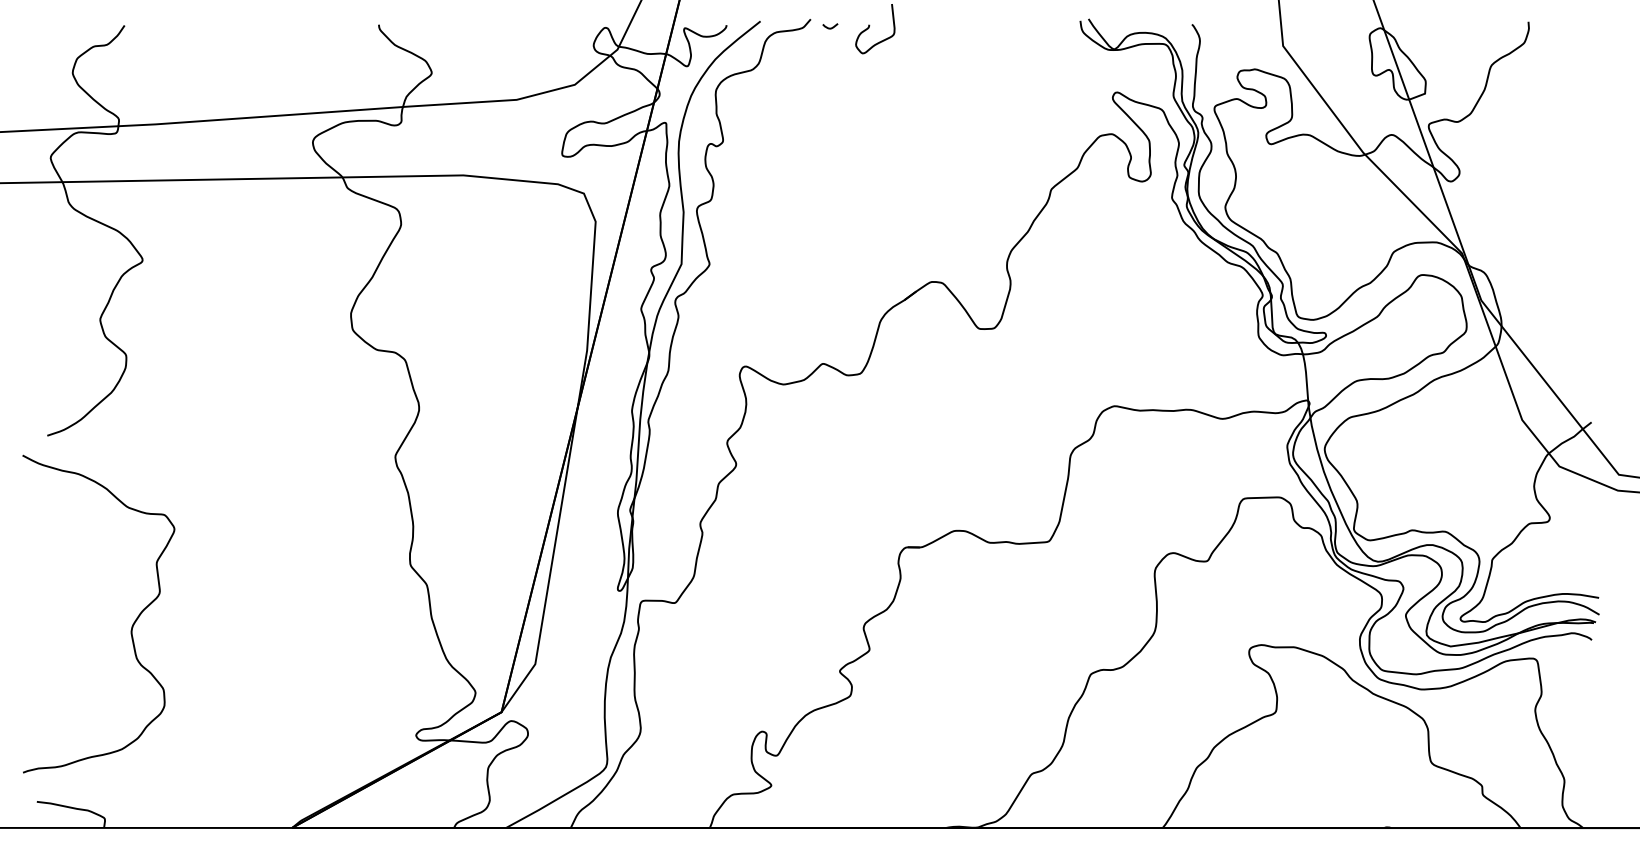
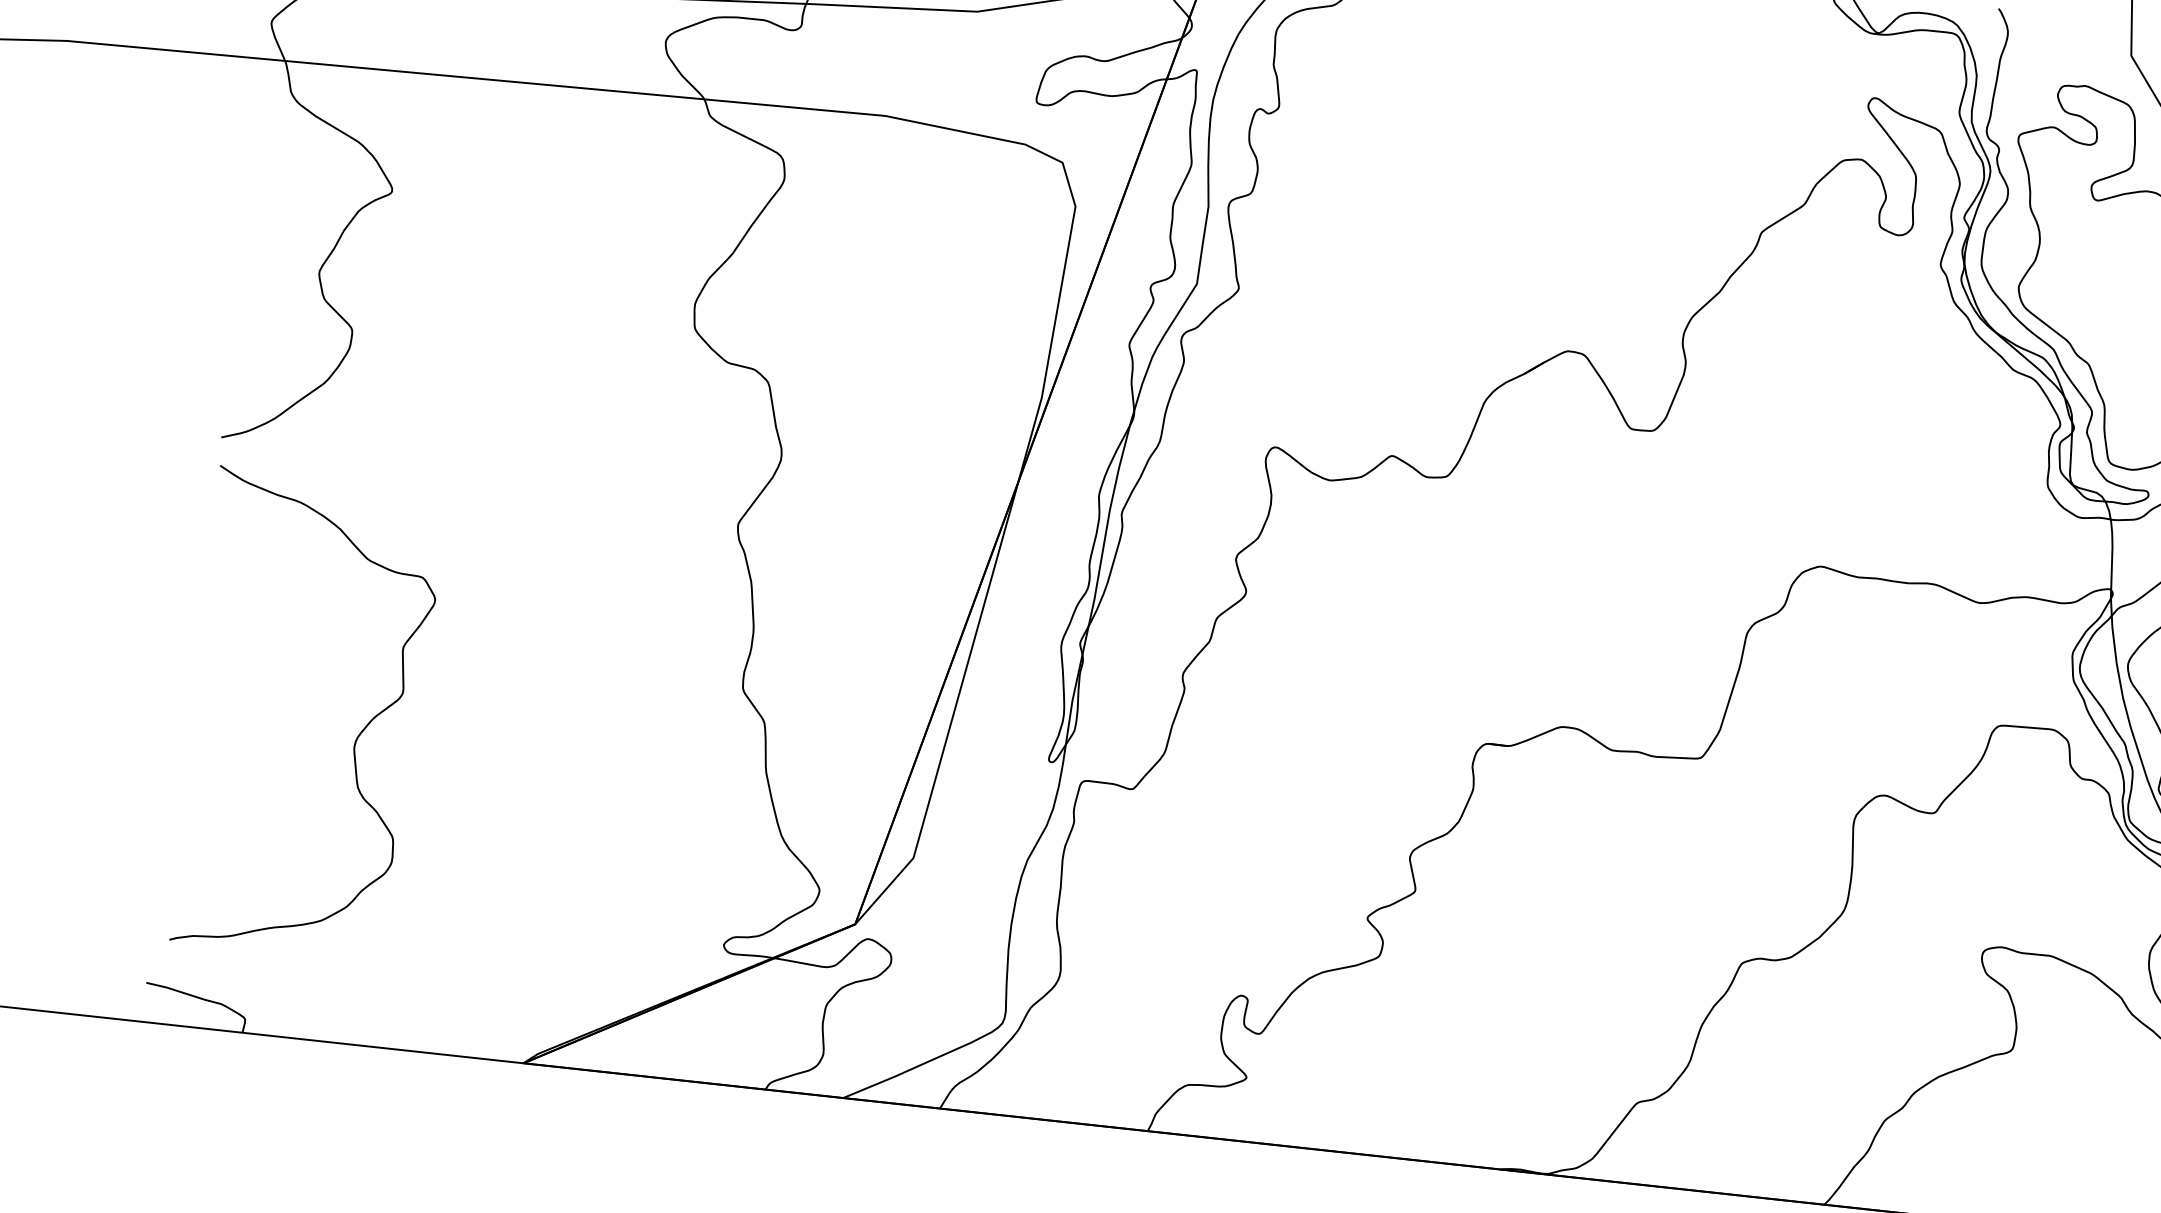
curve: (131, 626) -> (355, 738), moved

